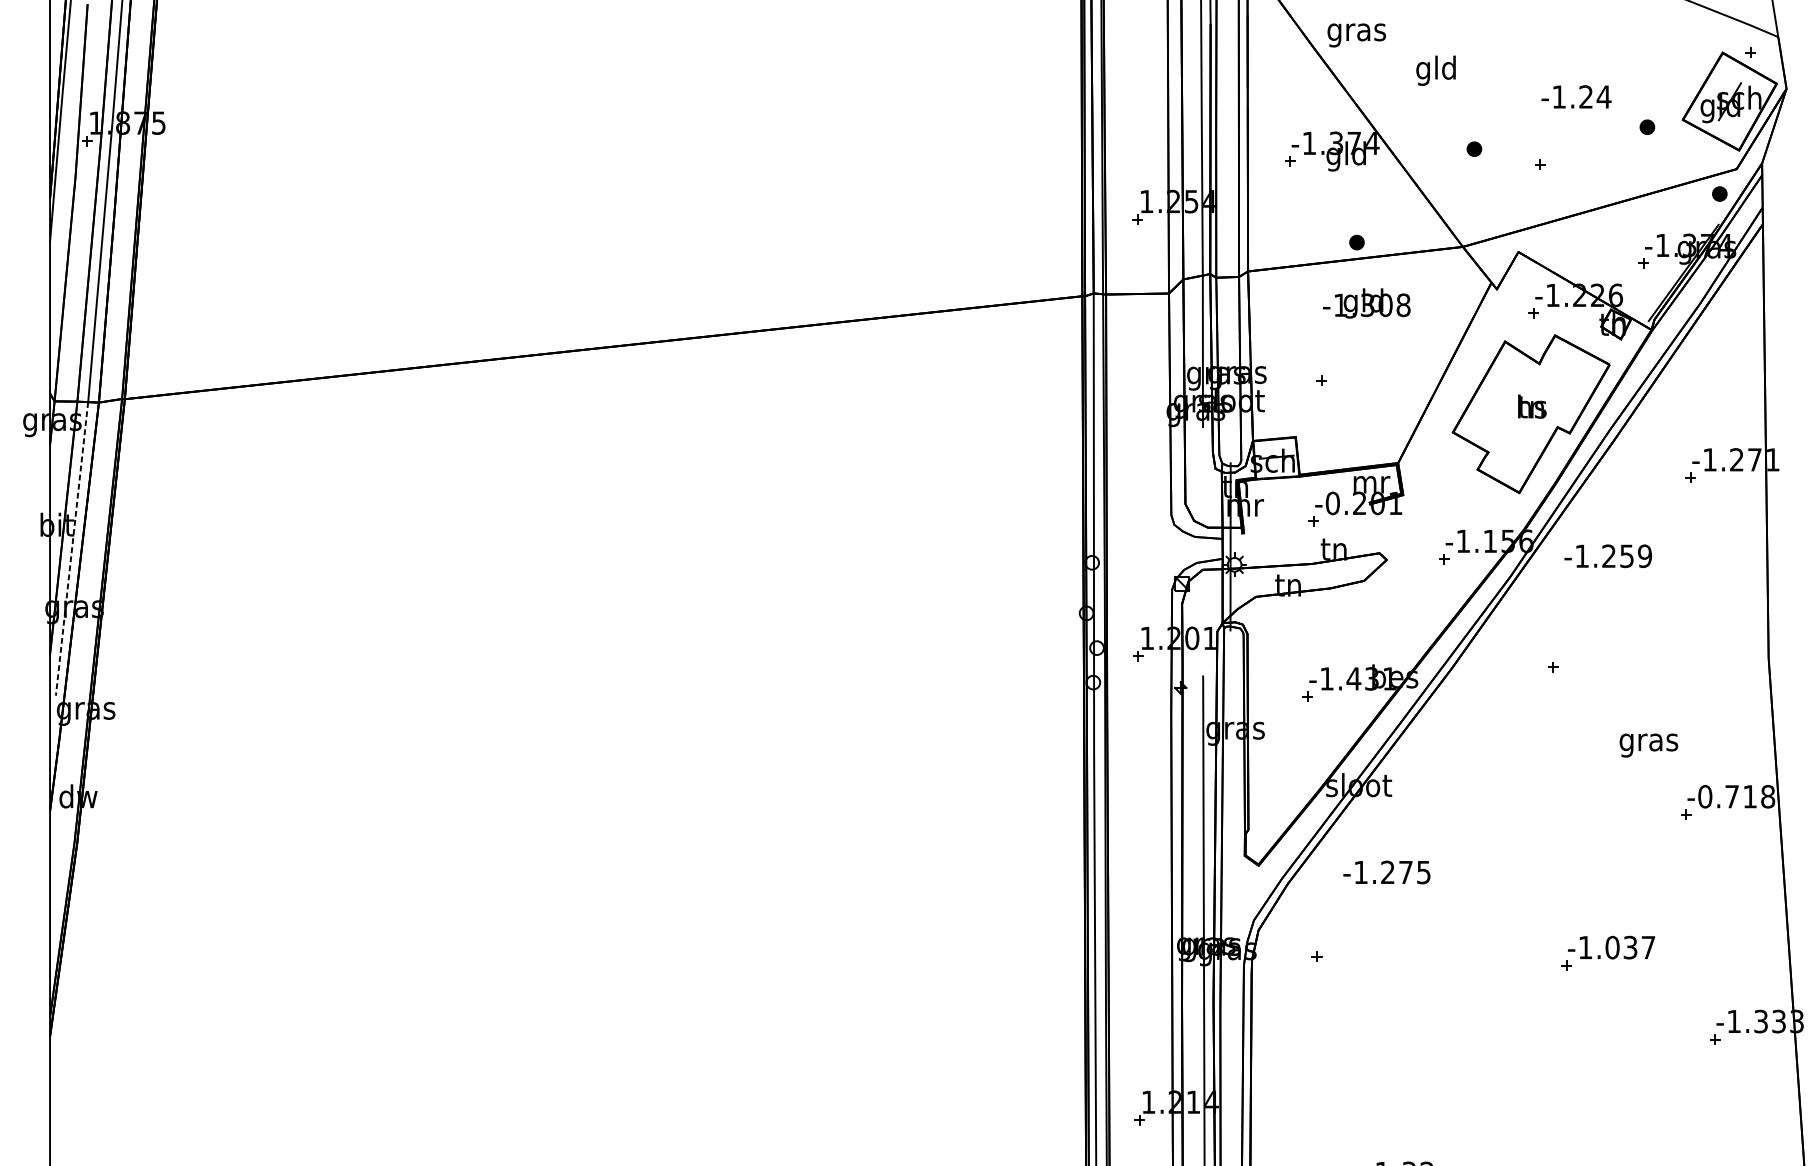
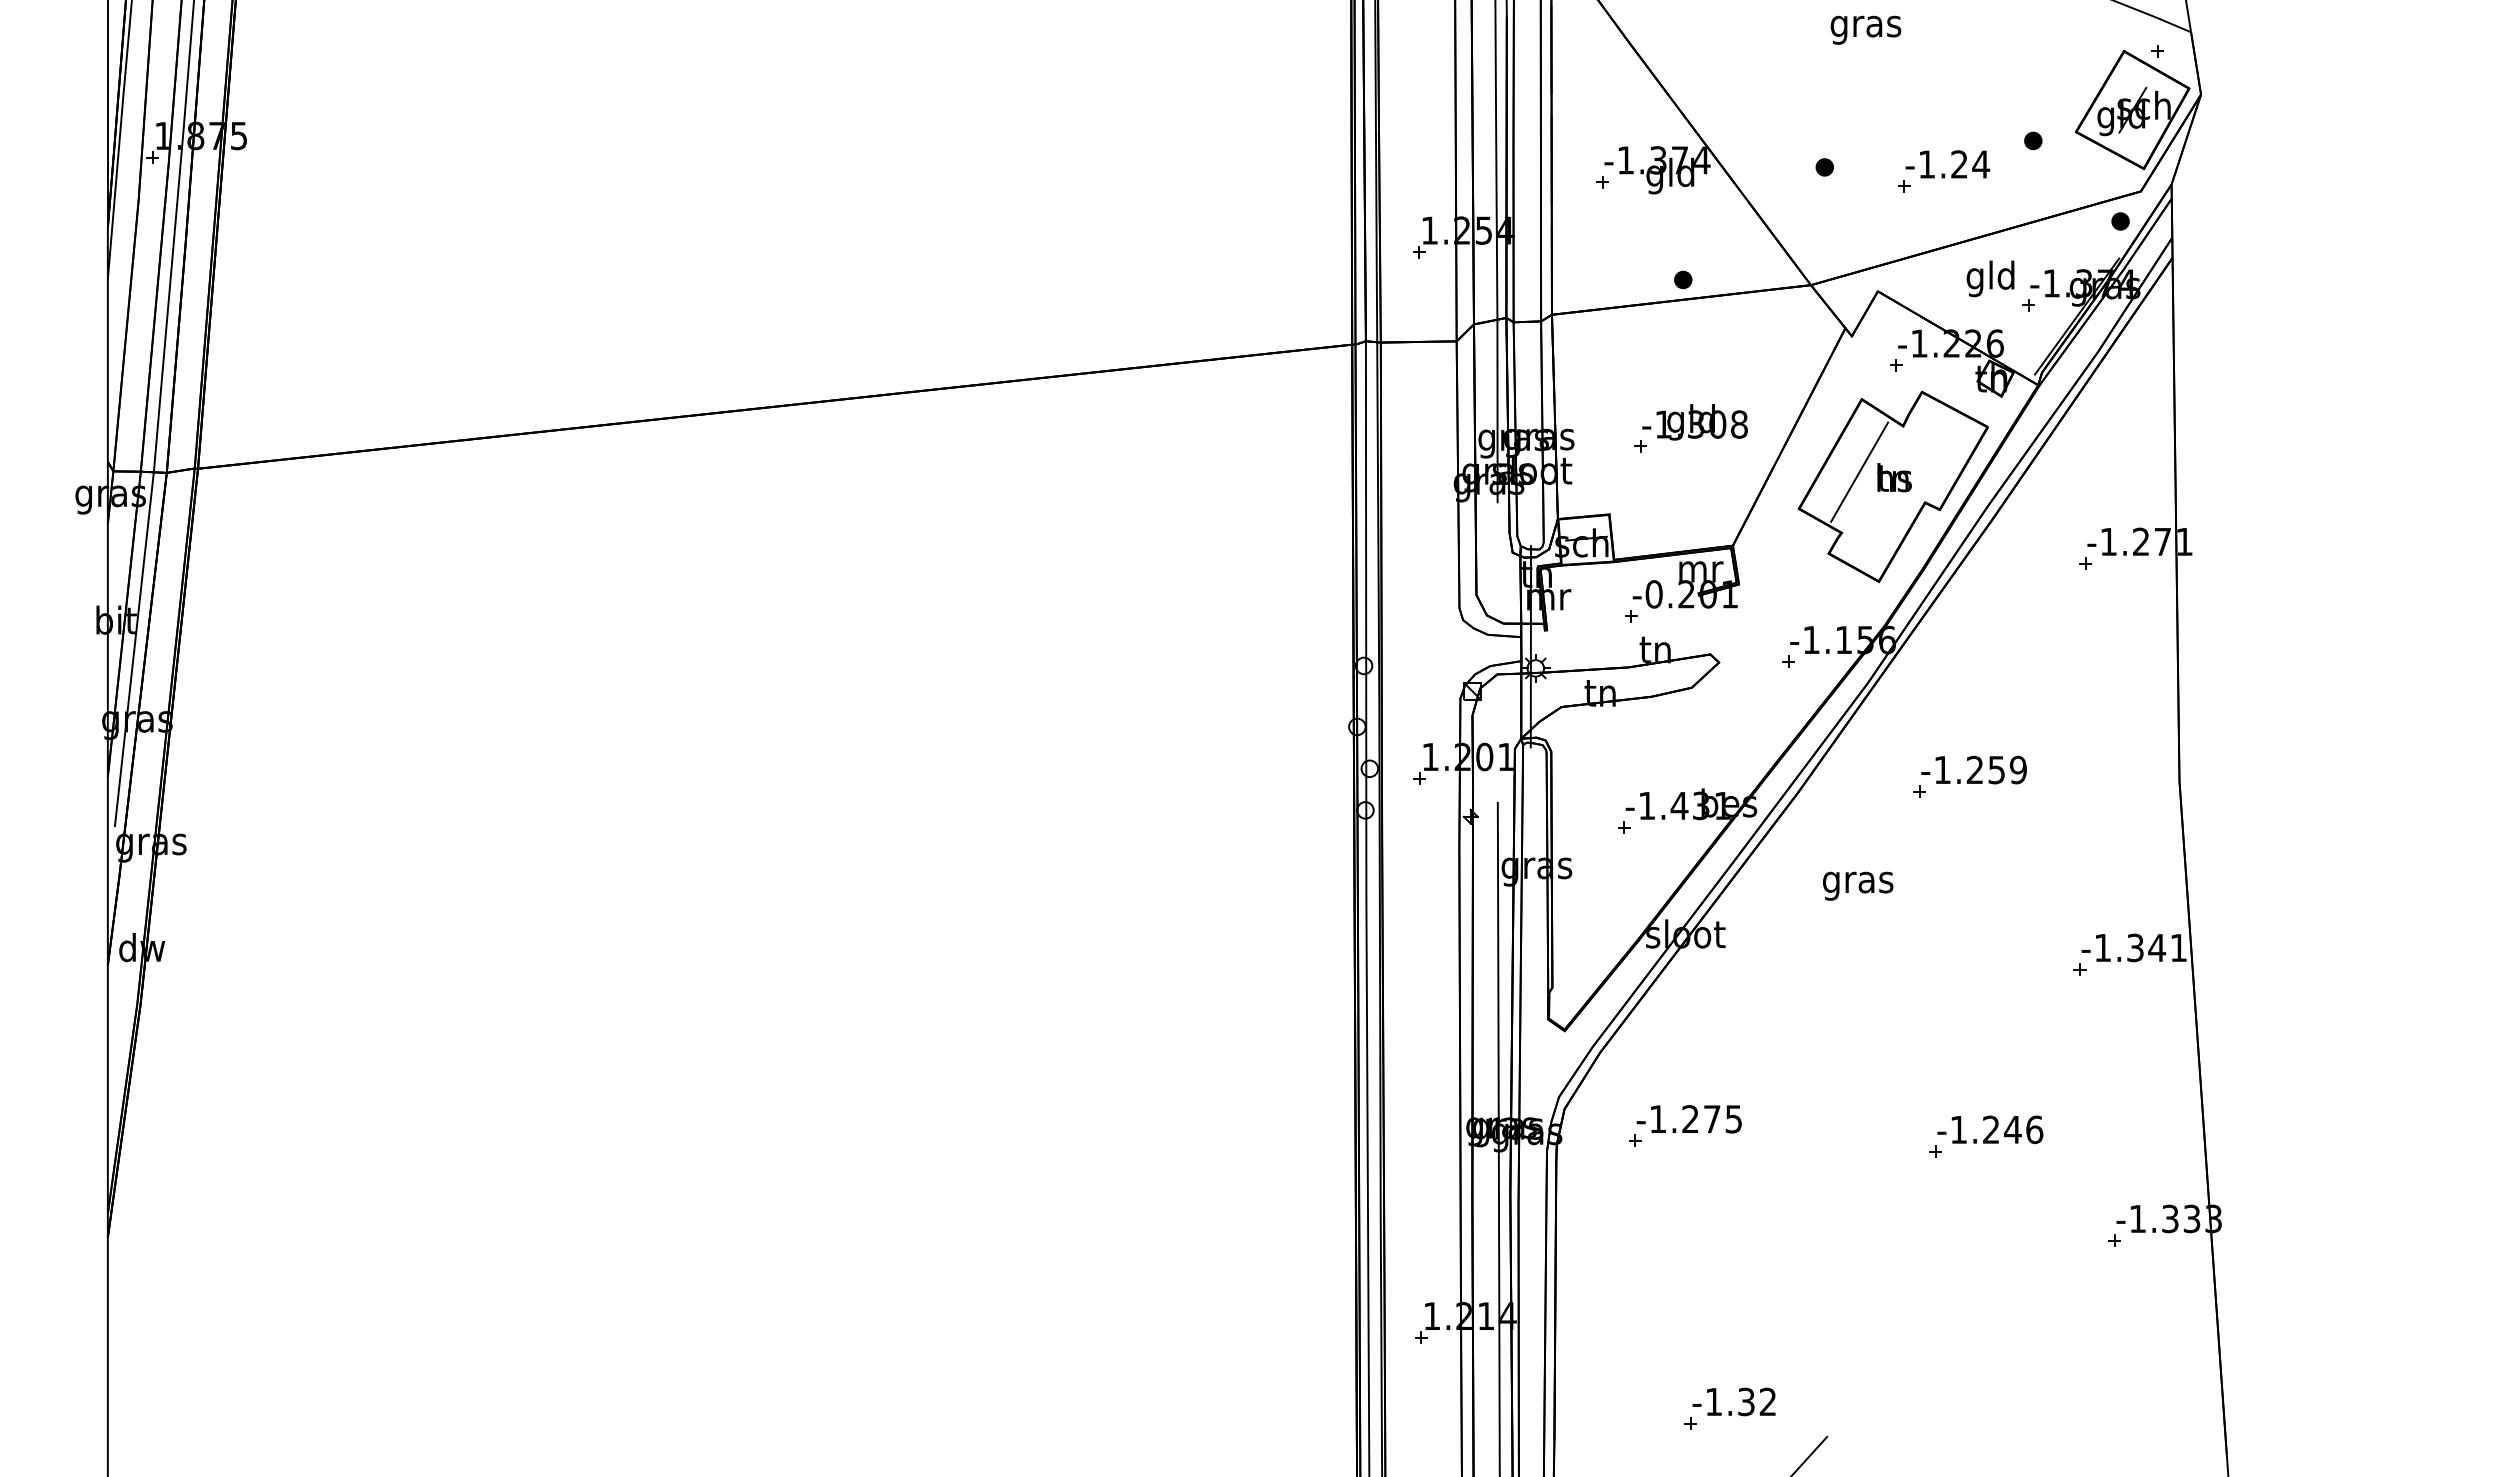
text: (1356, 34) -> (1865, 29), moved
text: (1436, 70) -> (1990, 278), moved
text: (1576, 97) -> (1947, 164), moved
text: (1366, 303) -> (1694, 422), moved
line: (1503, 401) -> (1859, 471), added
line: (72, 549) -> (134, 649), dashed -> solid
text: (1607, 555) -> (1973, 769), moved
text: (1649, 744) -> (1858, 885), moved
text: (1736, 796) -> (2140, 947), -0.718 -> -1.341
text: (1386, 872) -> (1688, 1119), moved
text: (1630, 947) -> (2012, 1129), -1.037 -> -1.246

